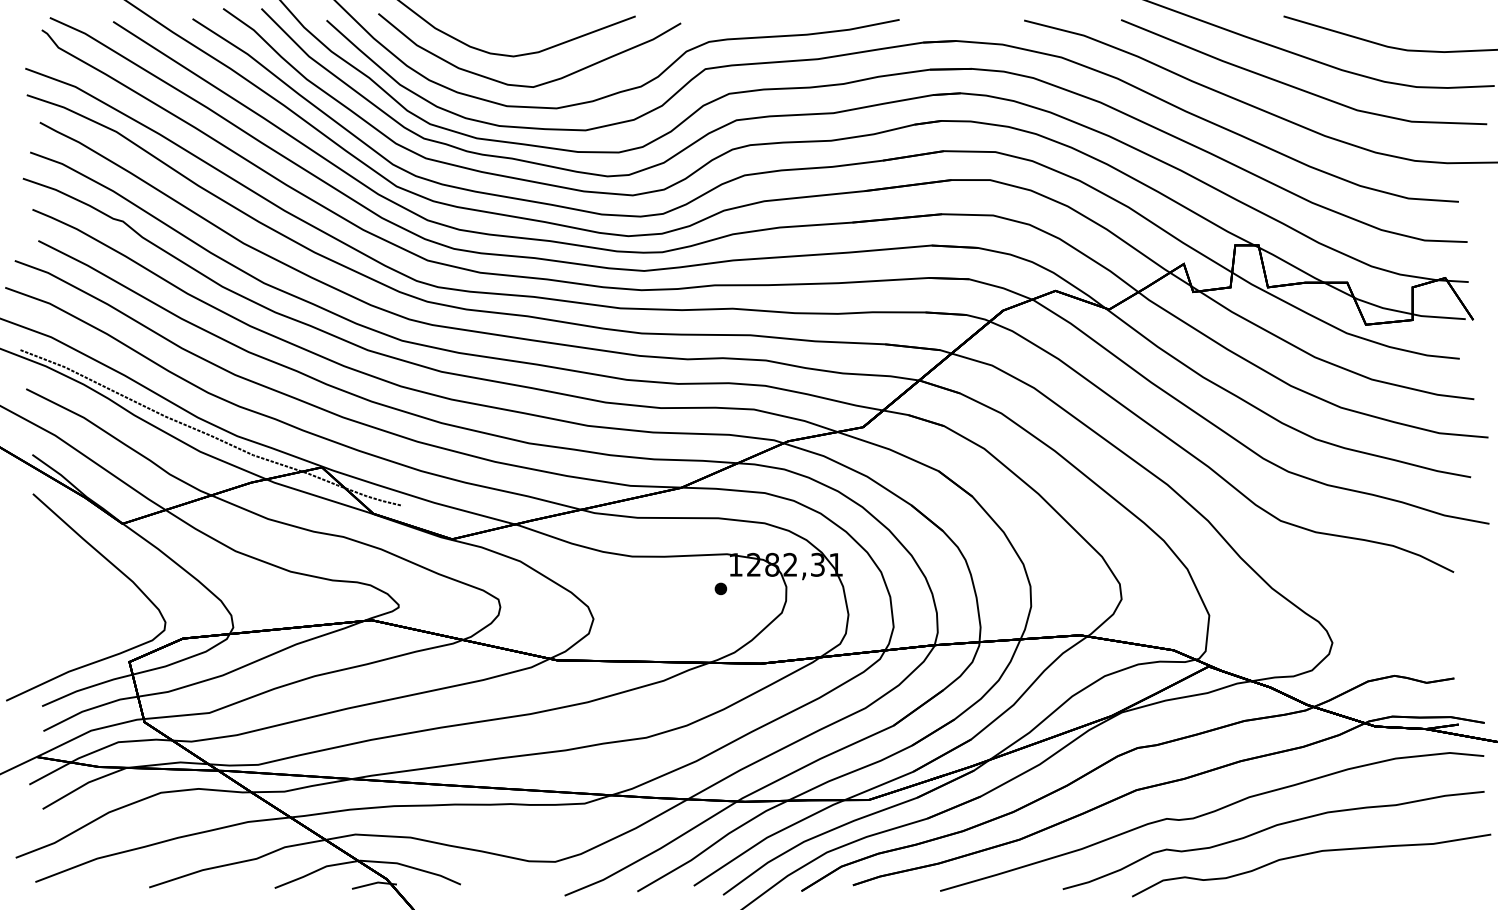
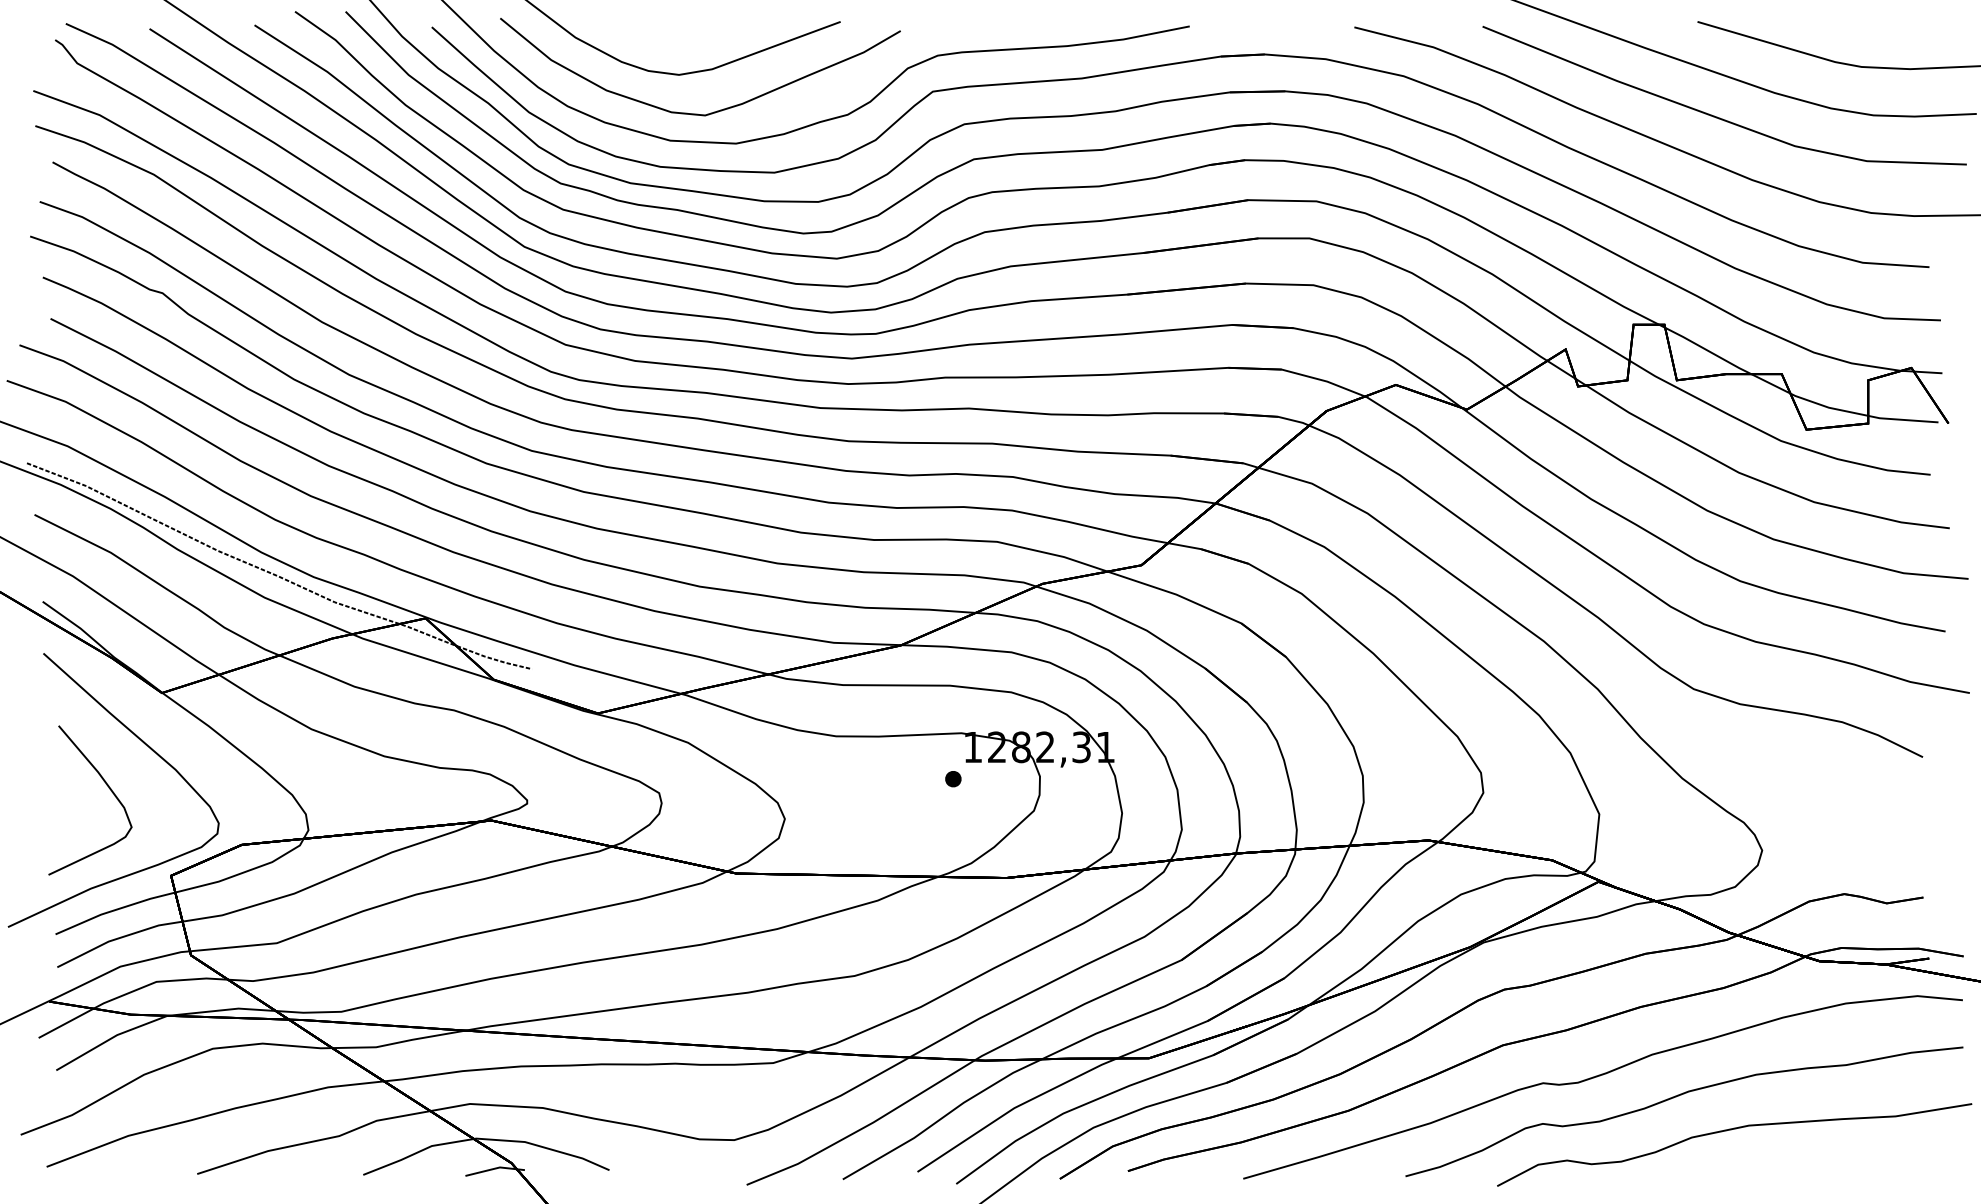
curve: (81, 595) -> (107, 787), added

